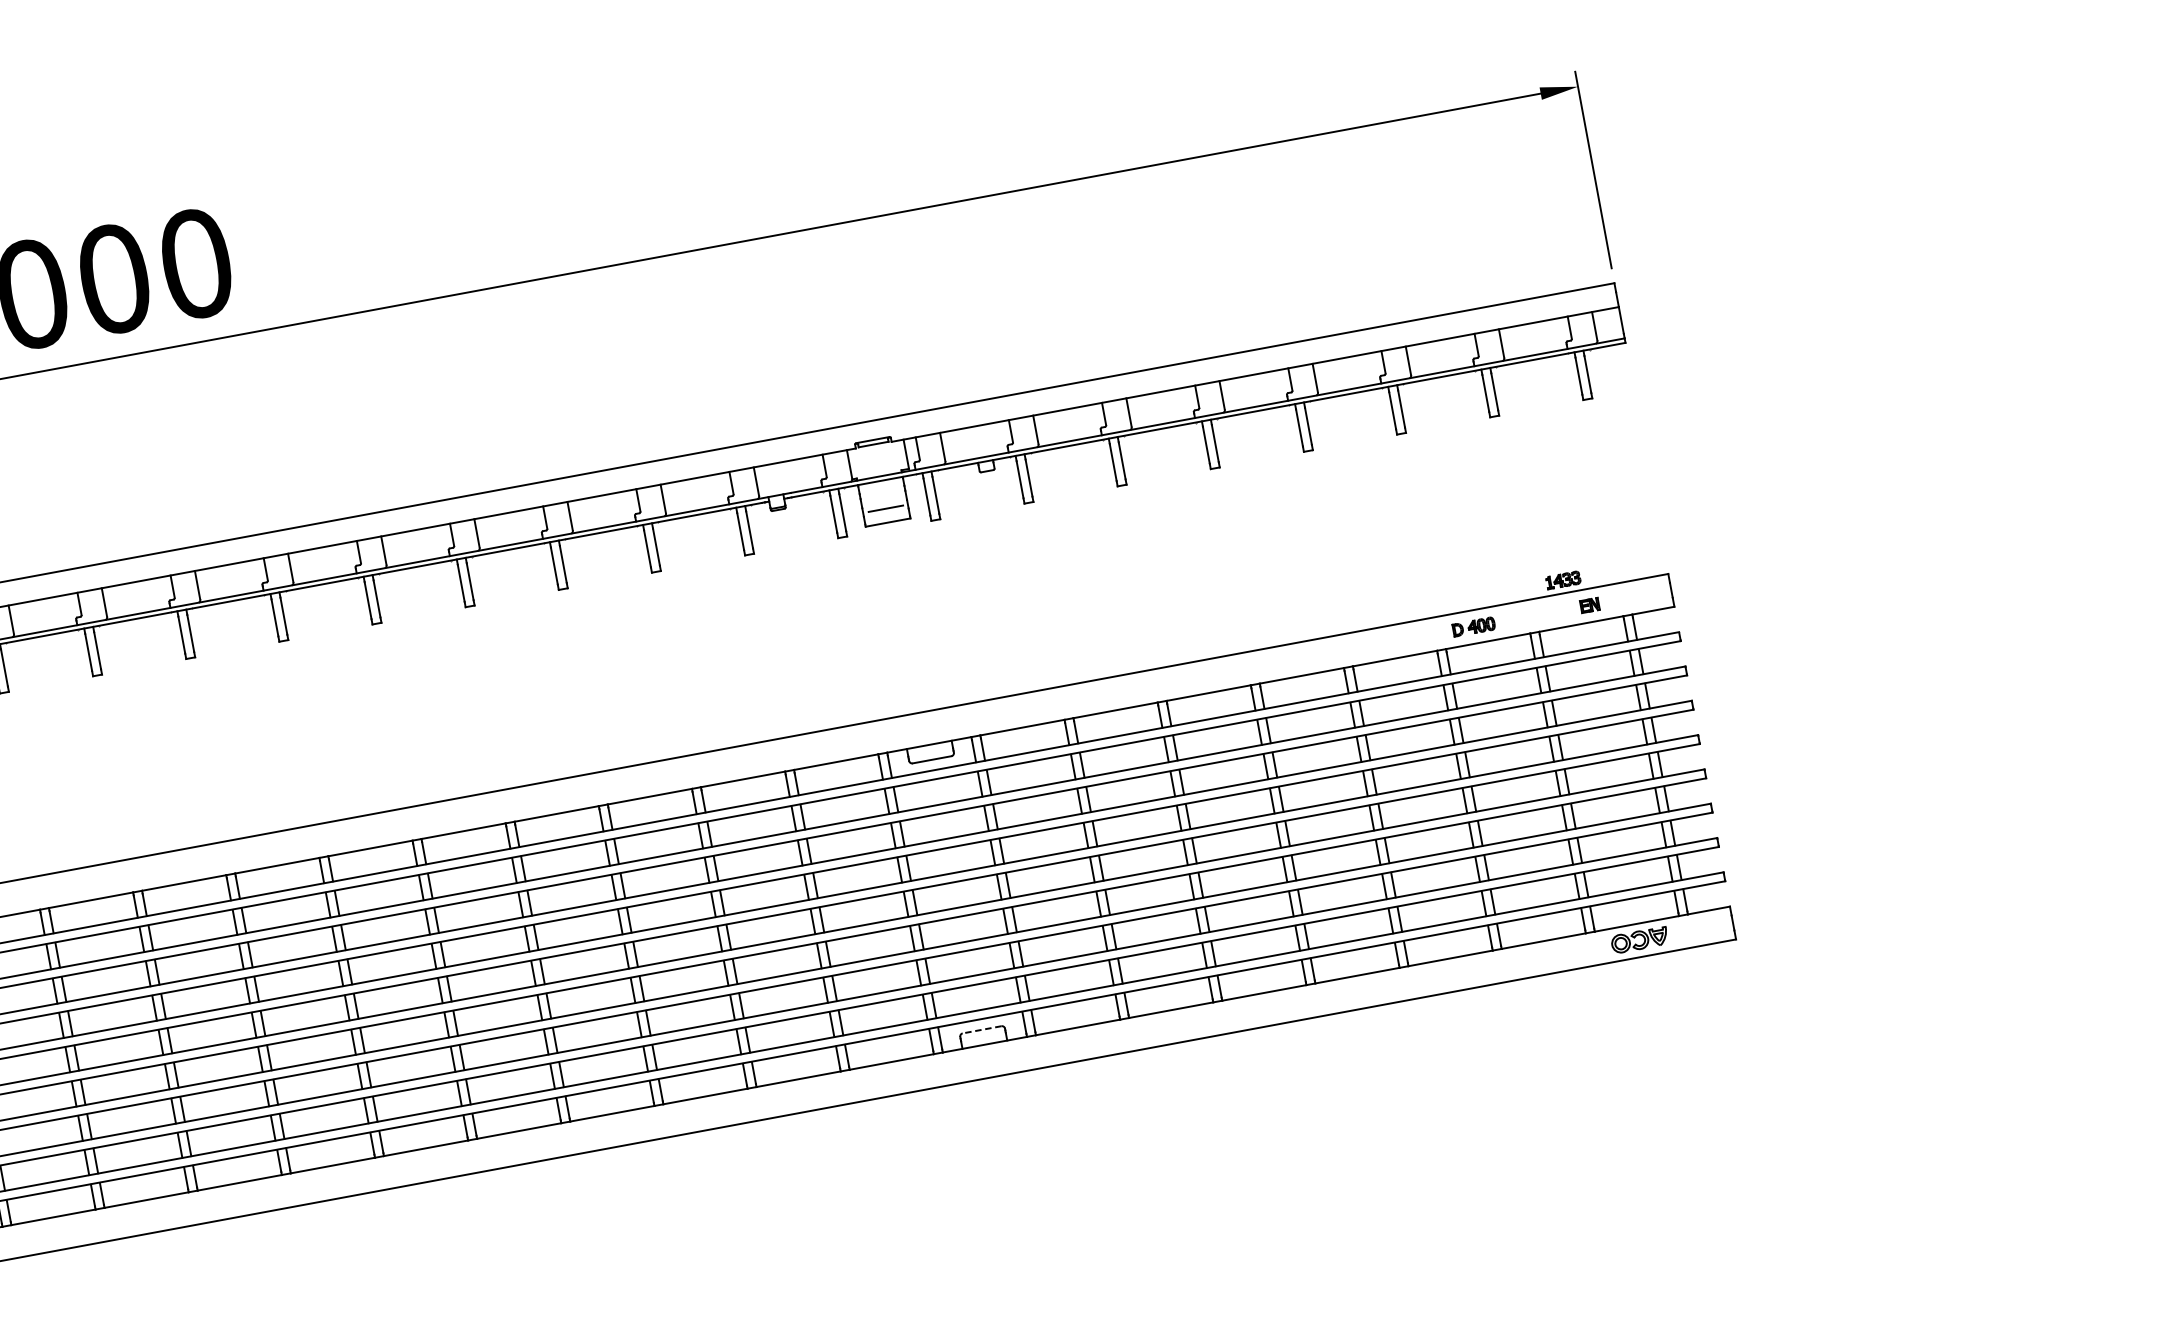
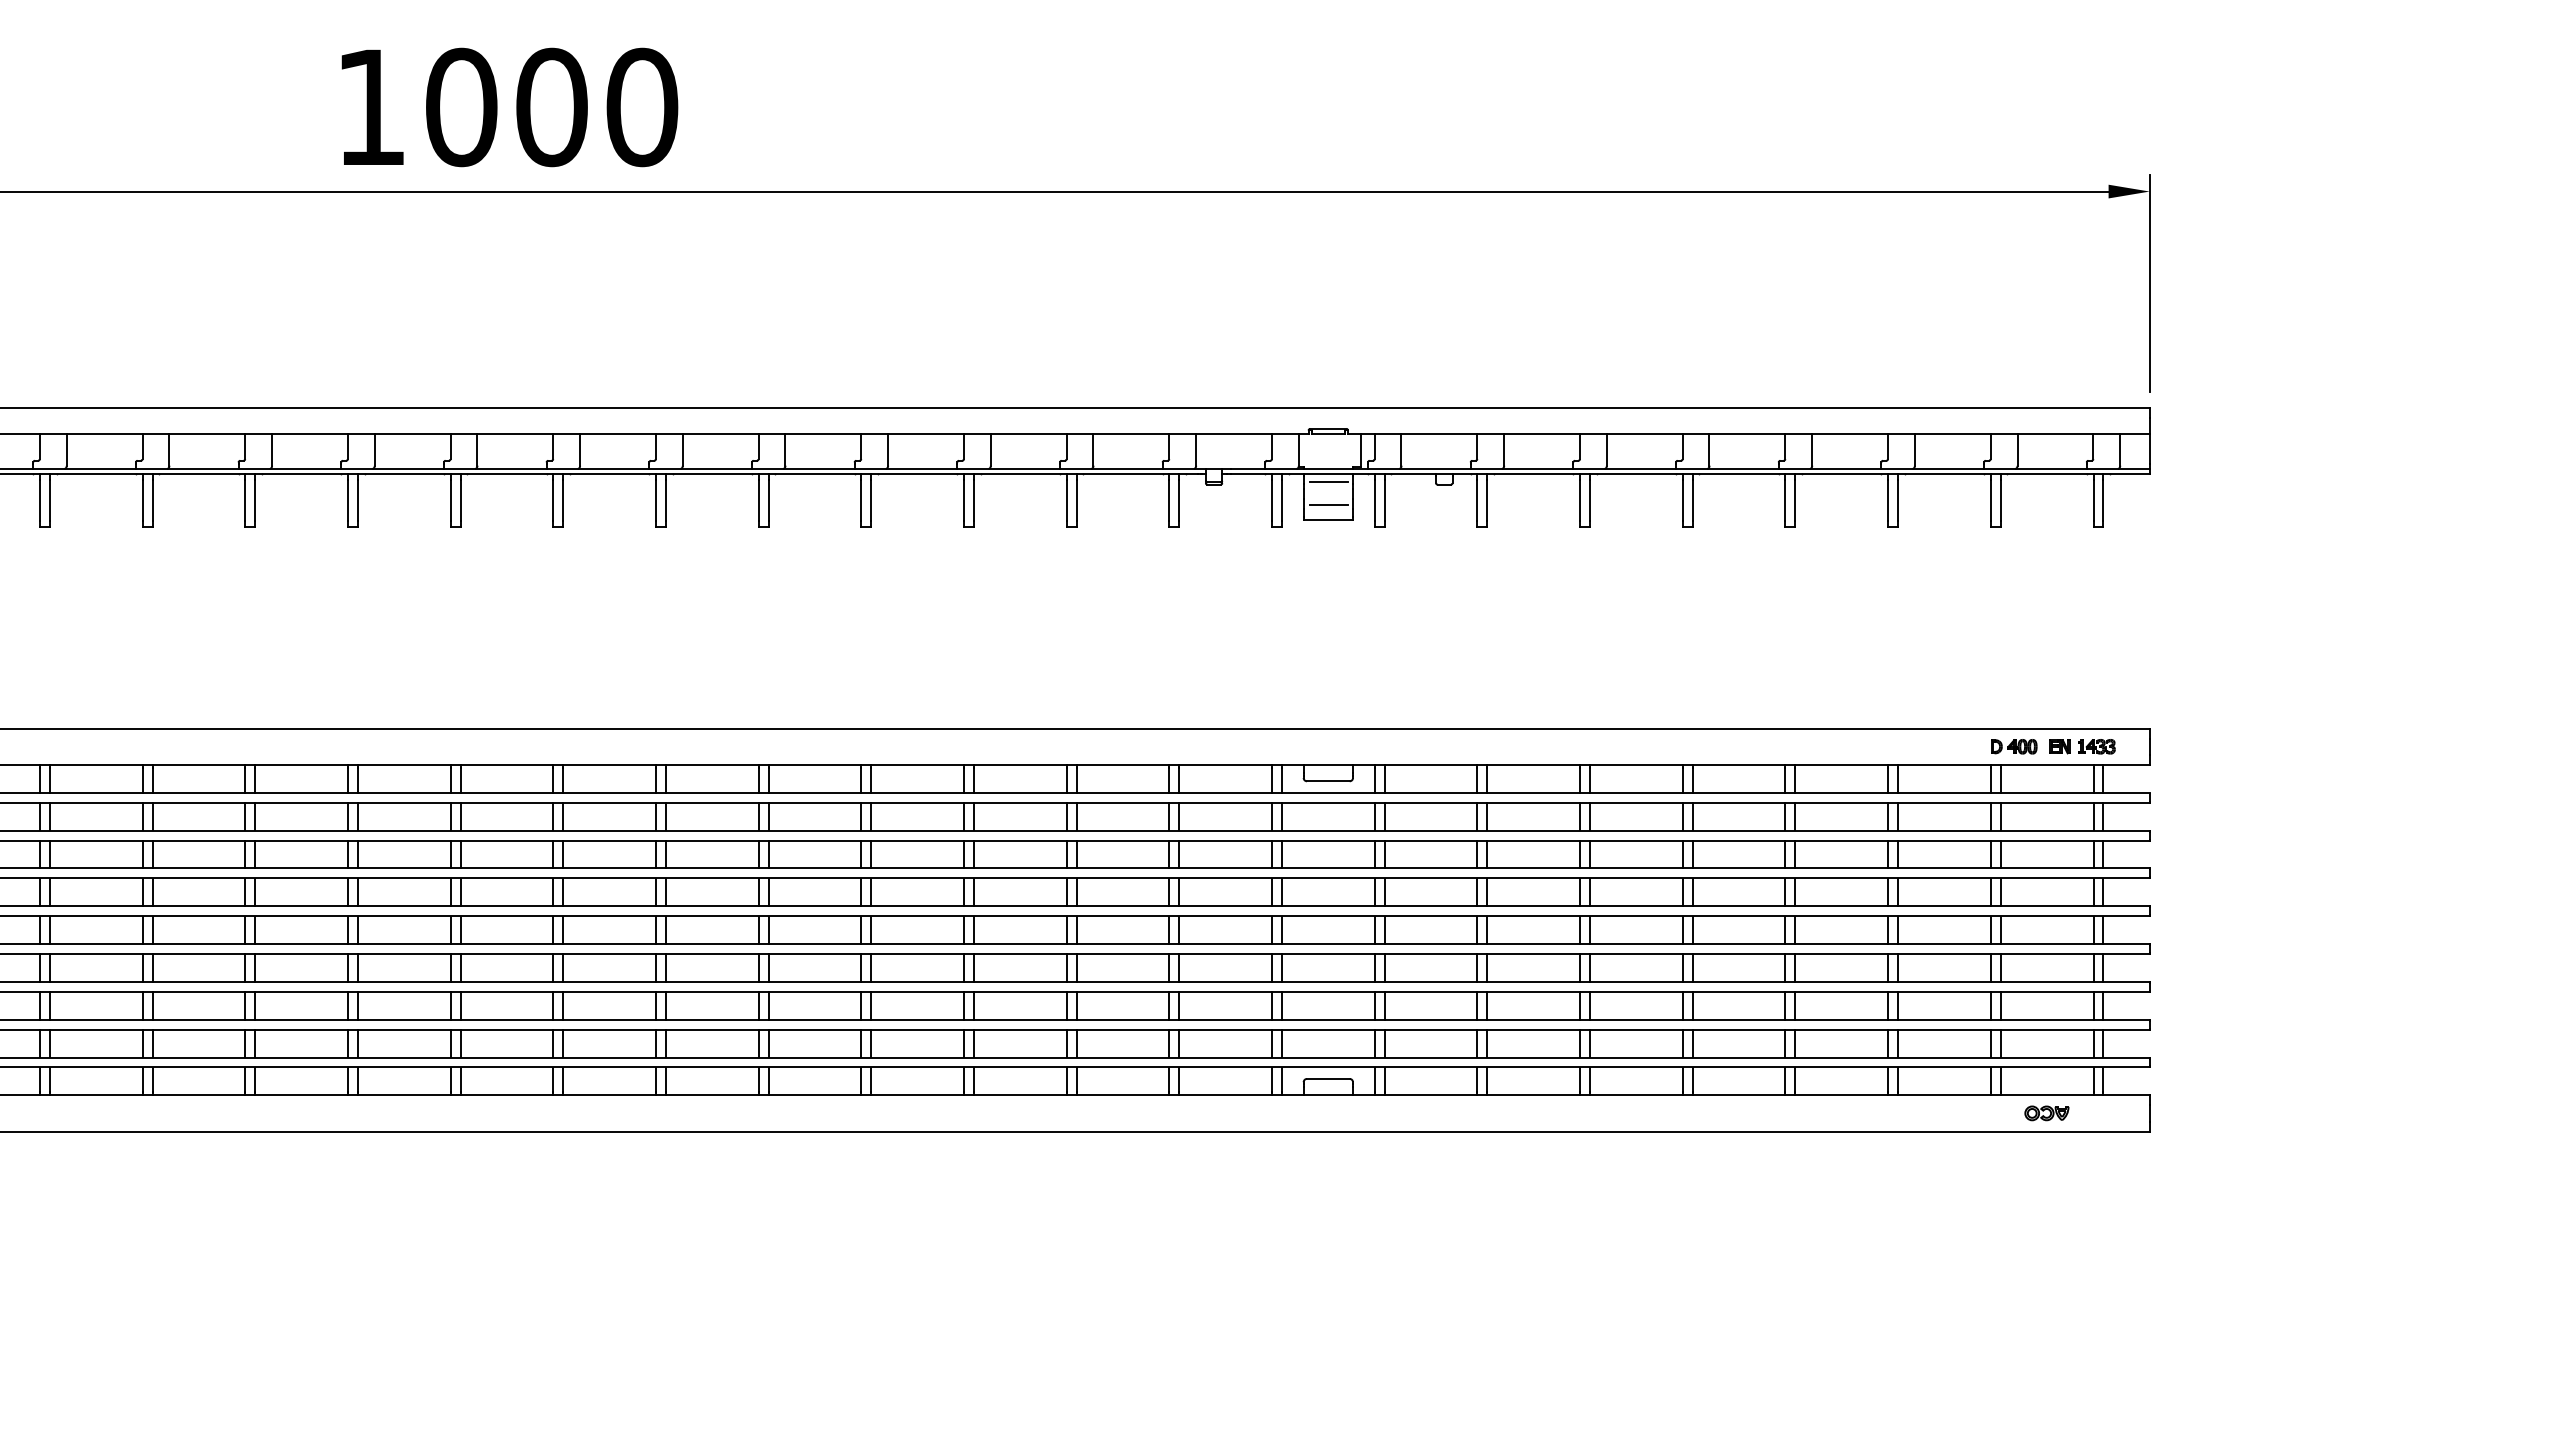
line: (881, 488) -> (1328, 482), added
part: (1563, 580) -> (2096, 746), moved
part: (1474, 626) -> (2014, 746), moved
part: (1639, 940) -> (2046, 1113), size x0.71
line: (981, 1029) -> (1327, 1078), dashed -> solid

